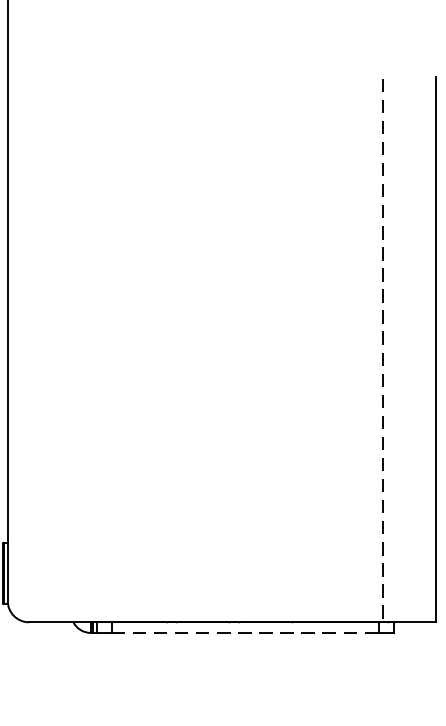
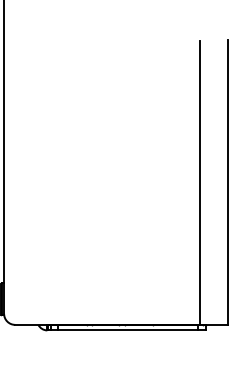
line: (383, 349) -> (200, 182), dashed -> solid
line: (245, 633) -> (128, 330), dashed -> solid

